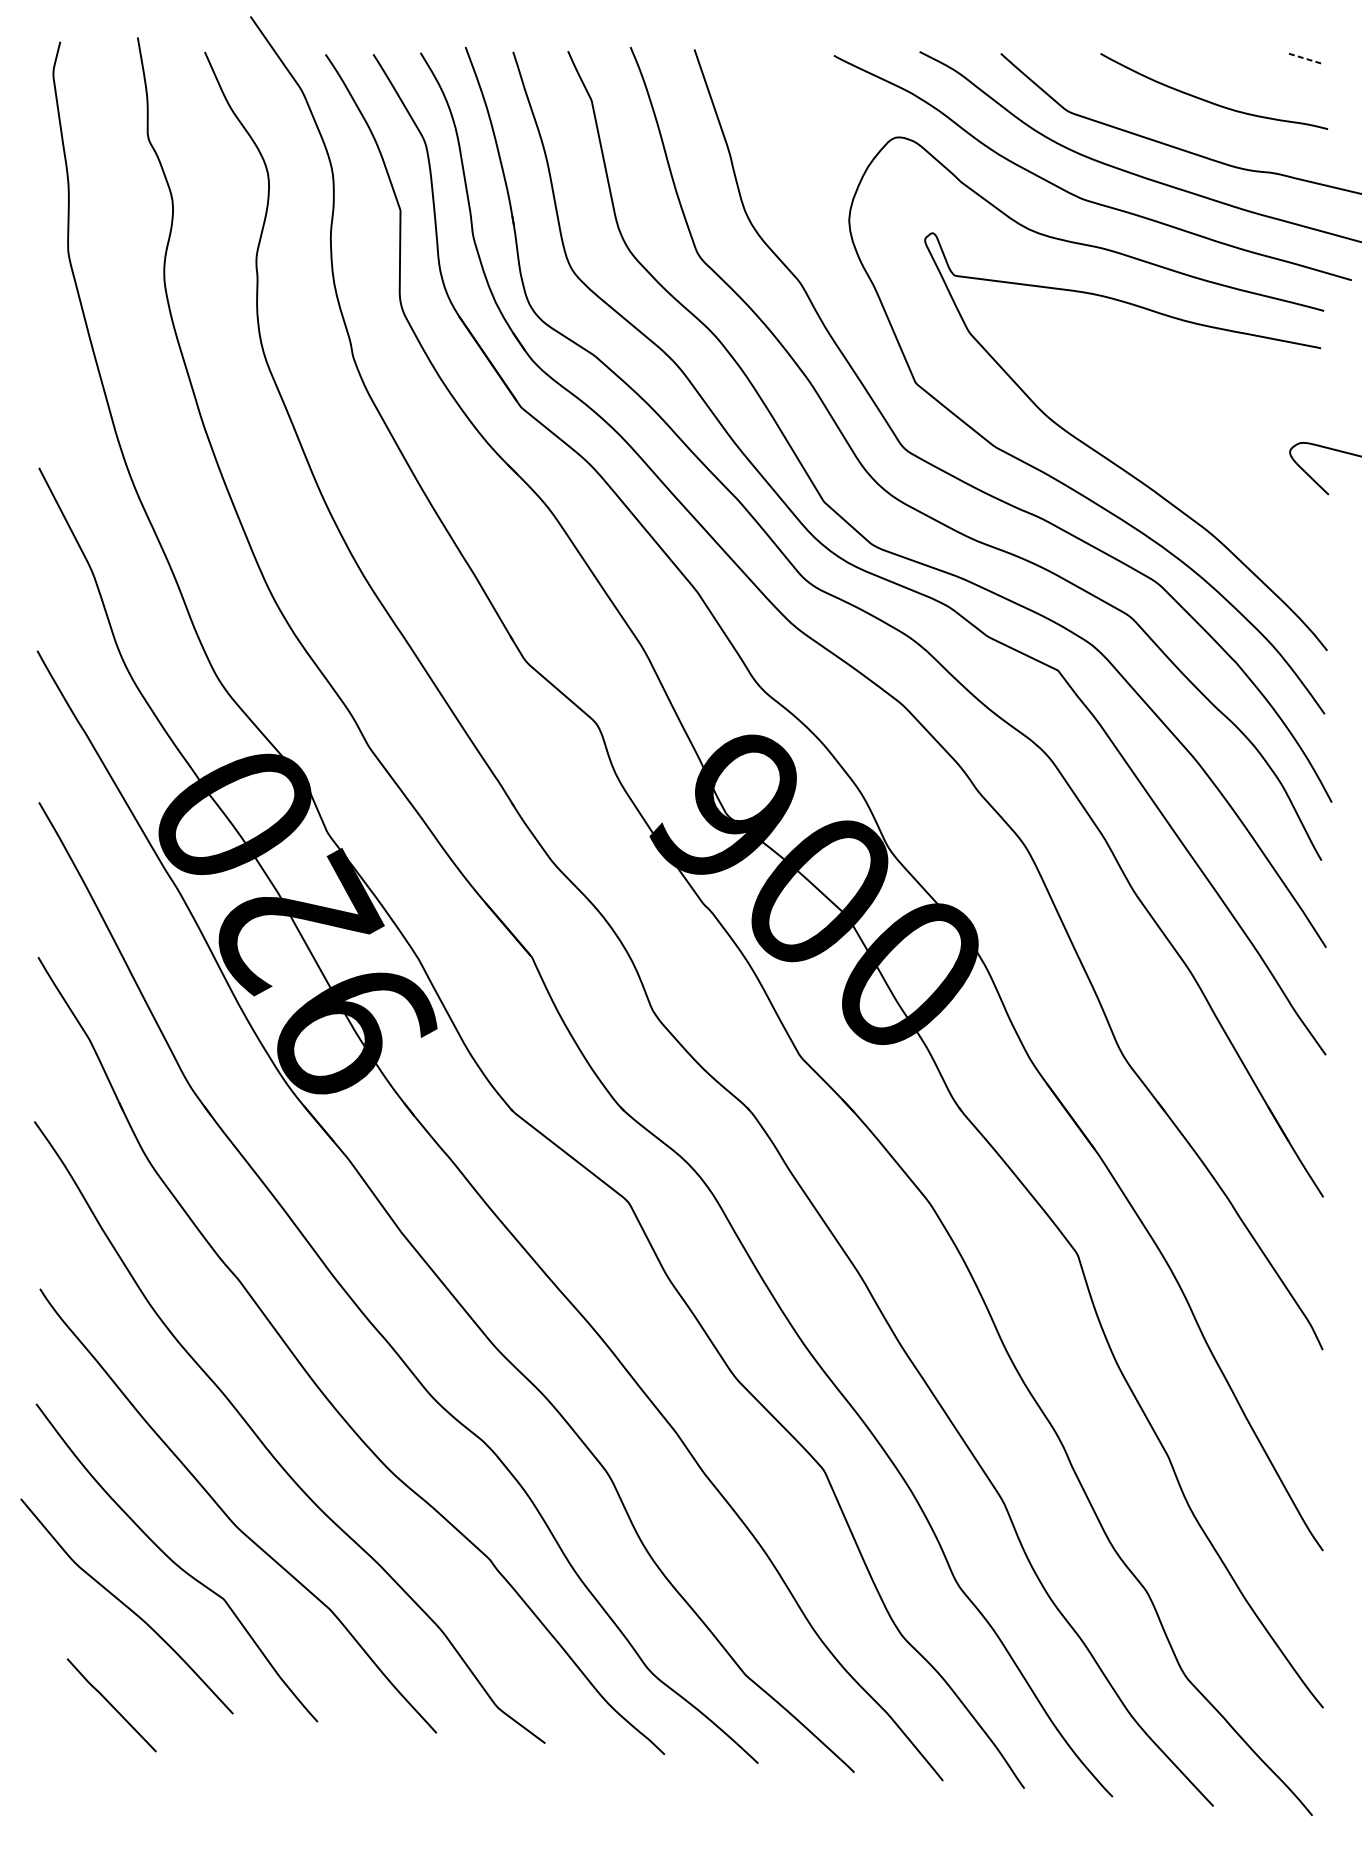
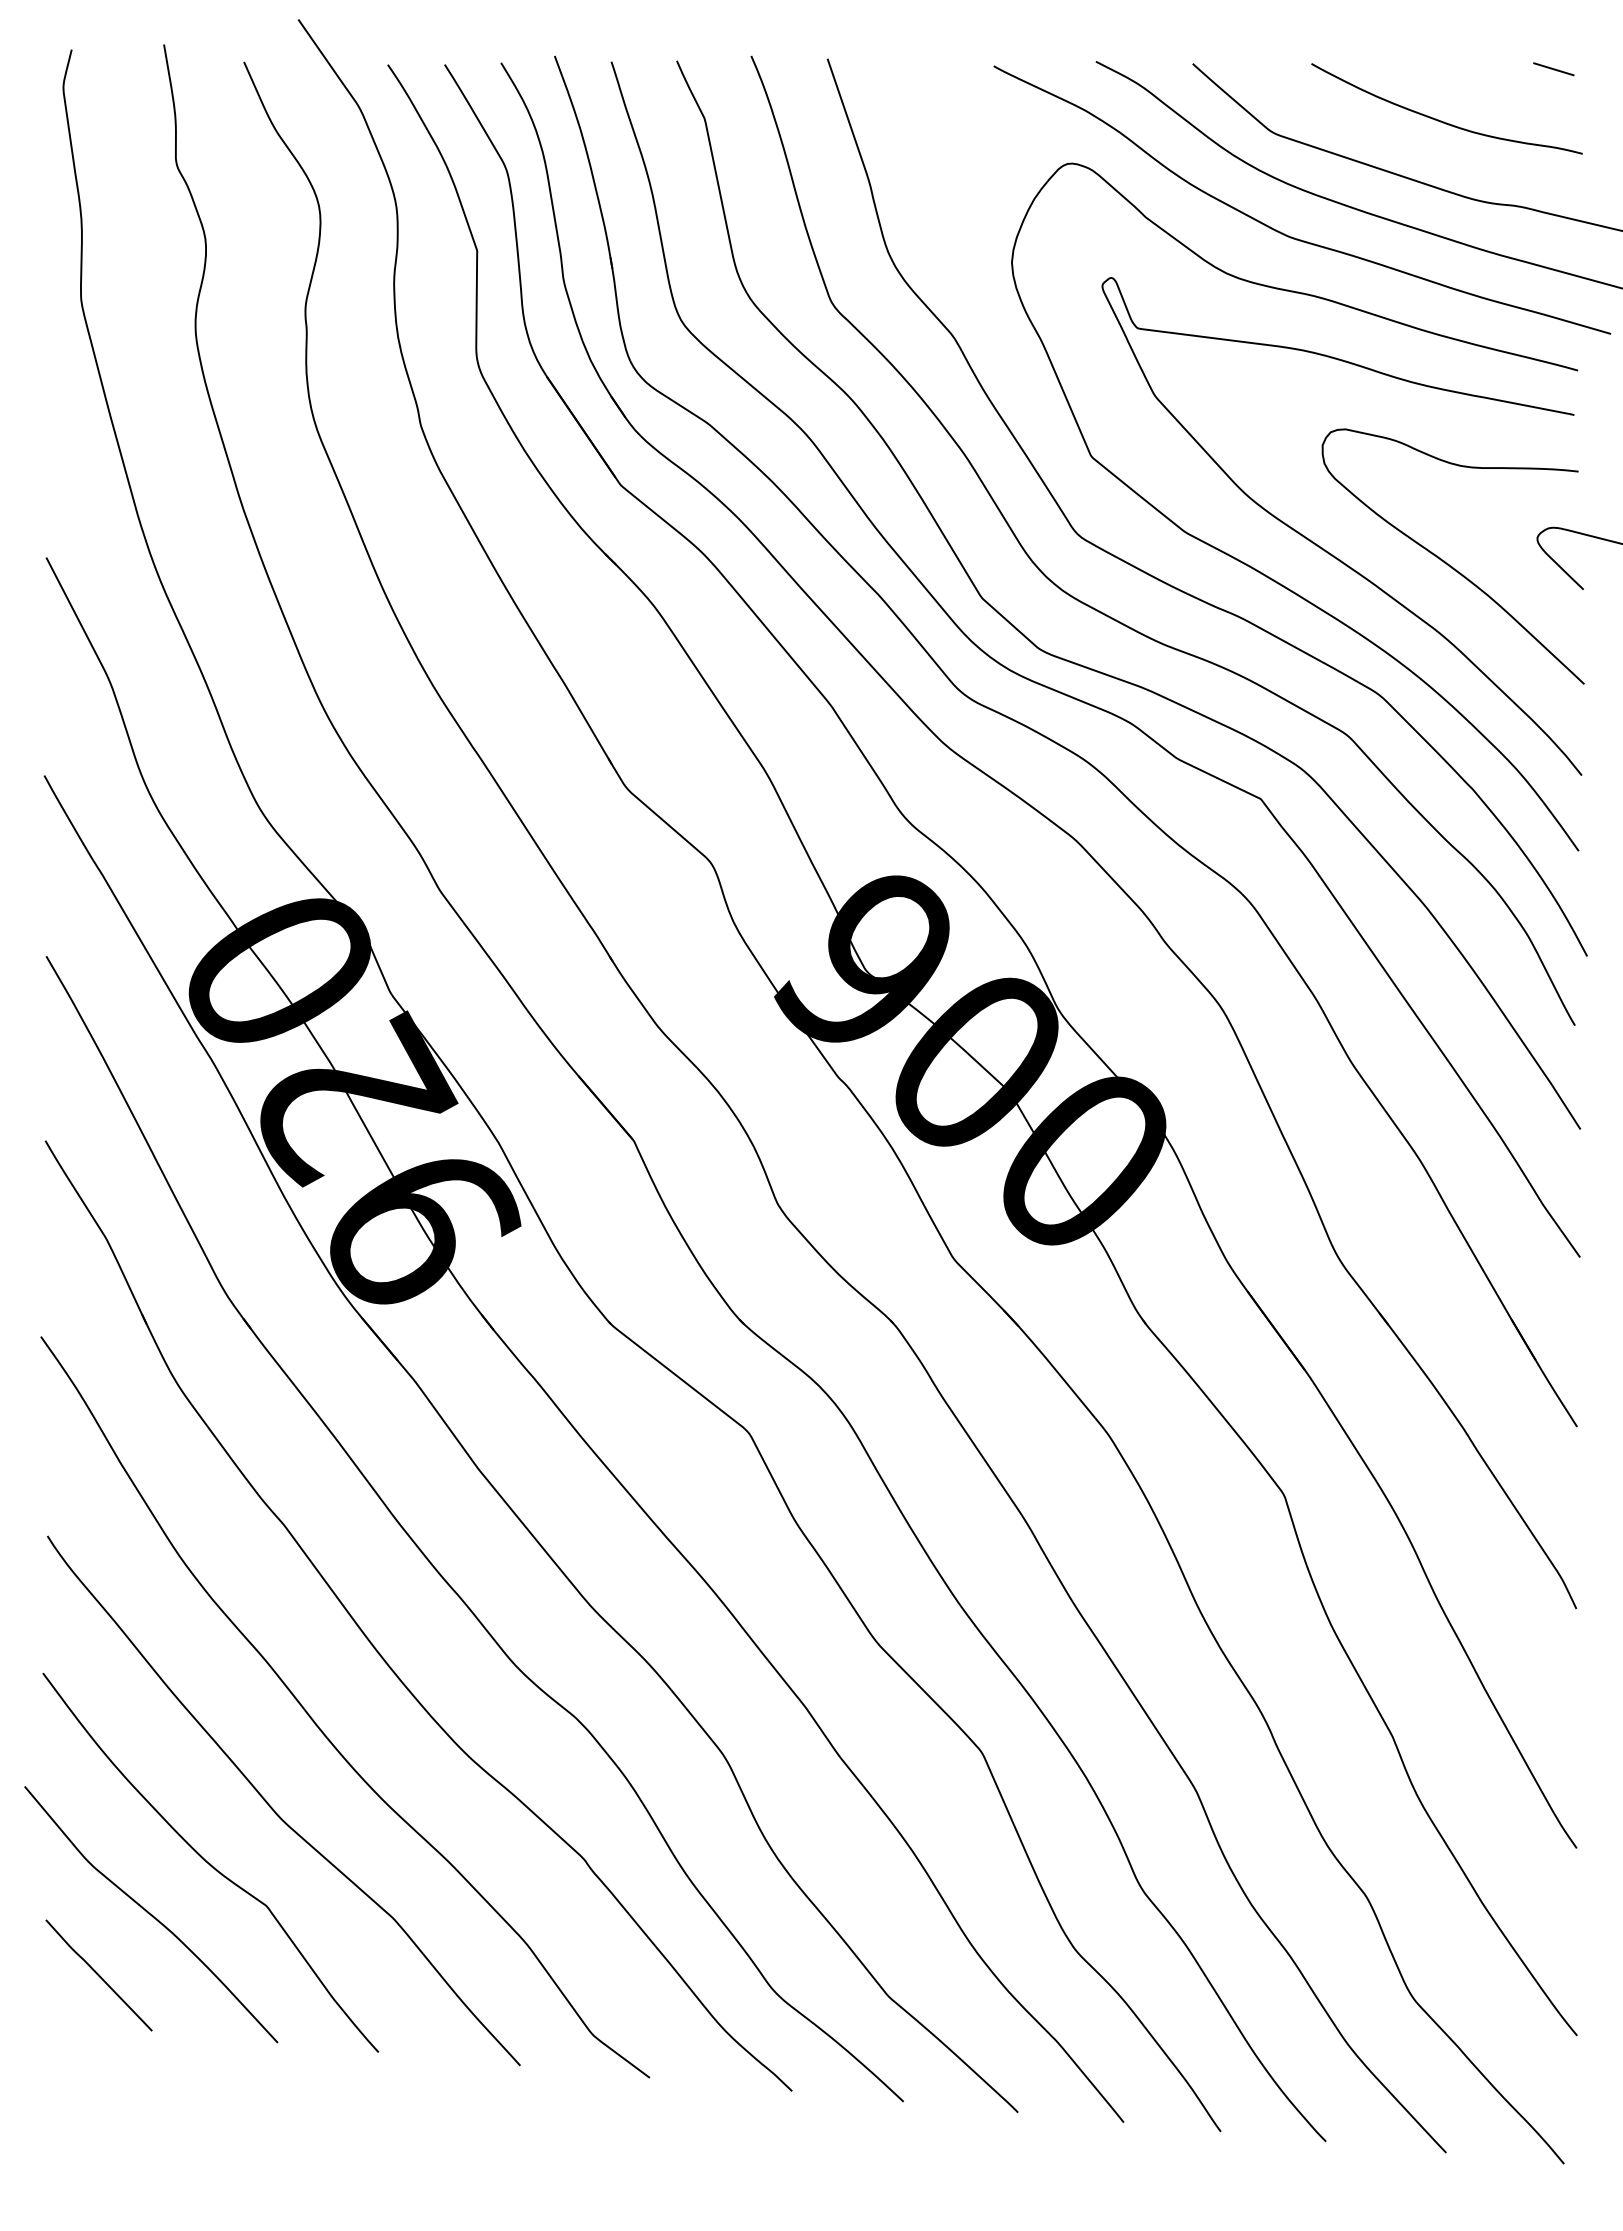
line: (1303, 58) -> (1553, 69), dashed -> solid
curve: (1215, 472) -> (1448, 563), added
line: (111, 1705) -> (98, 1975), moved

